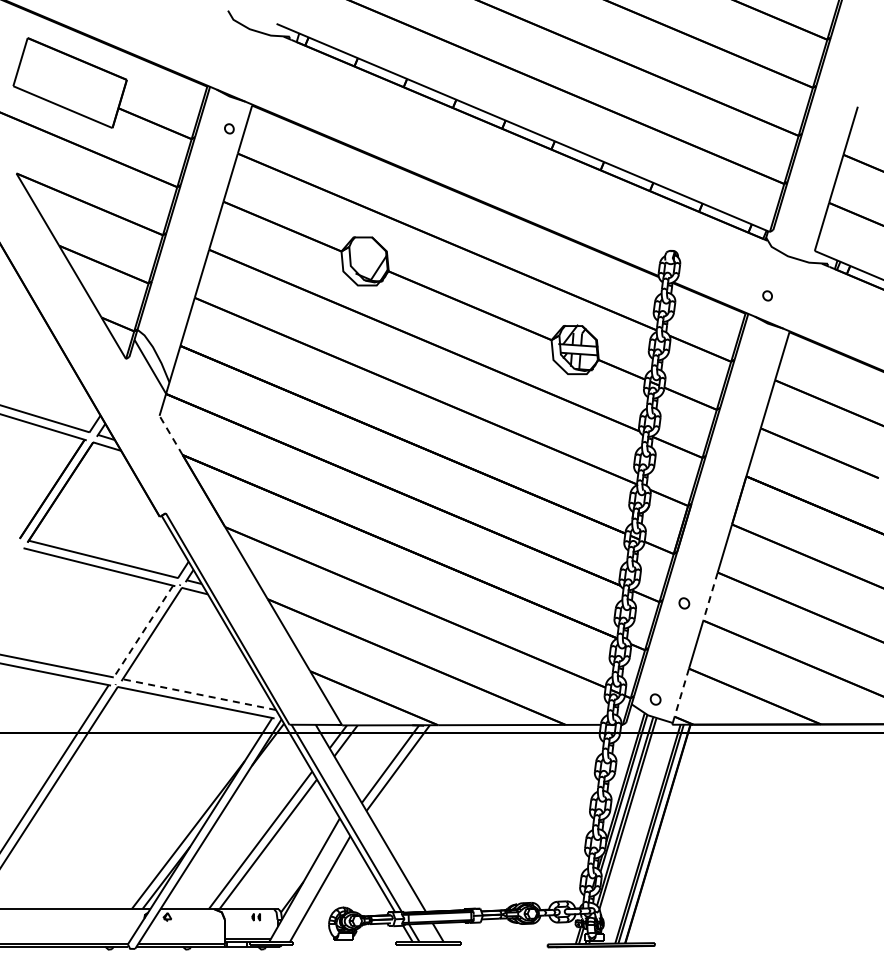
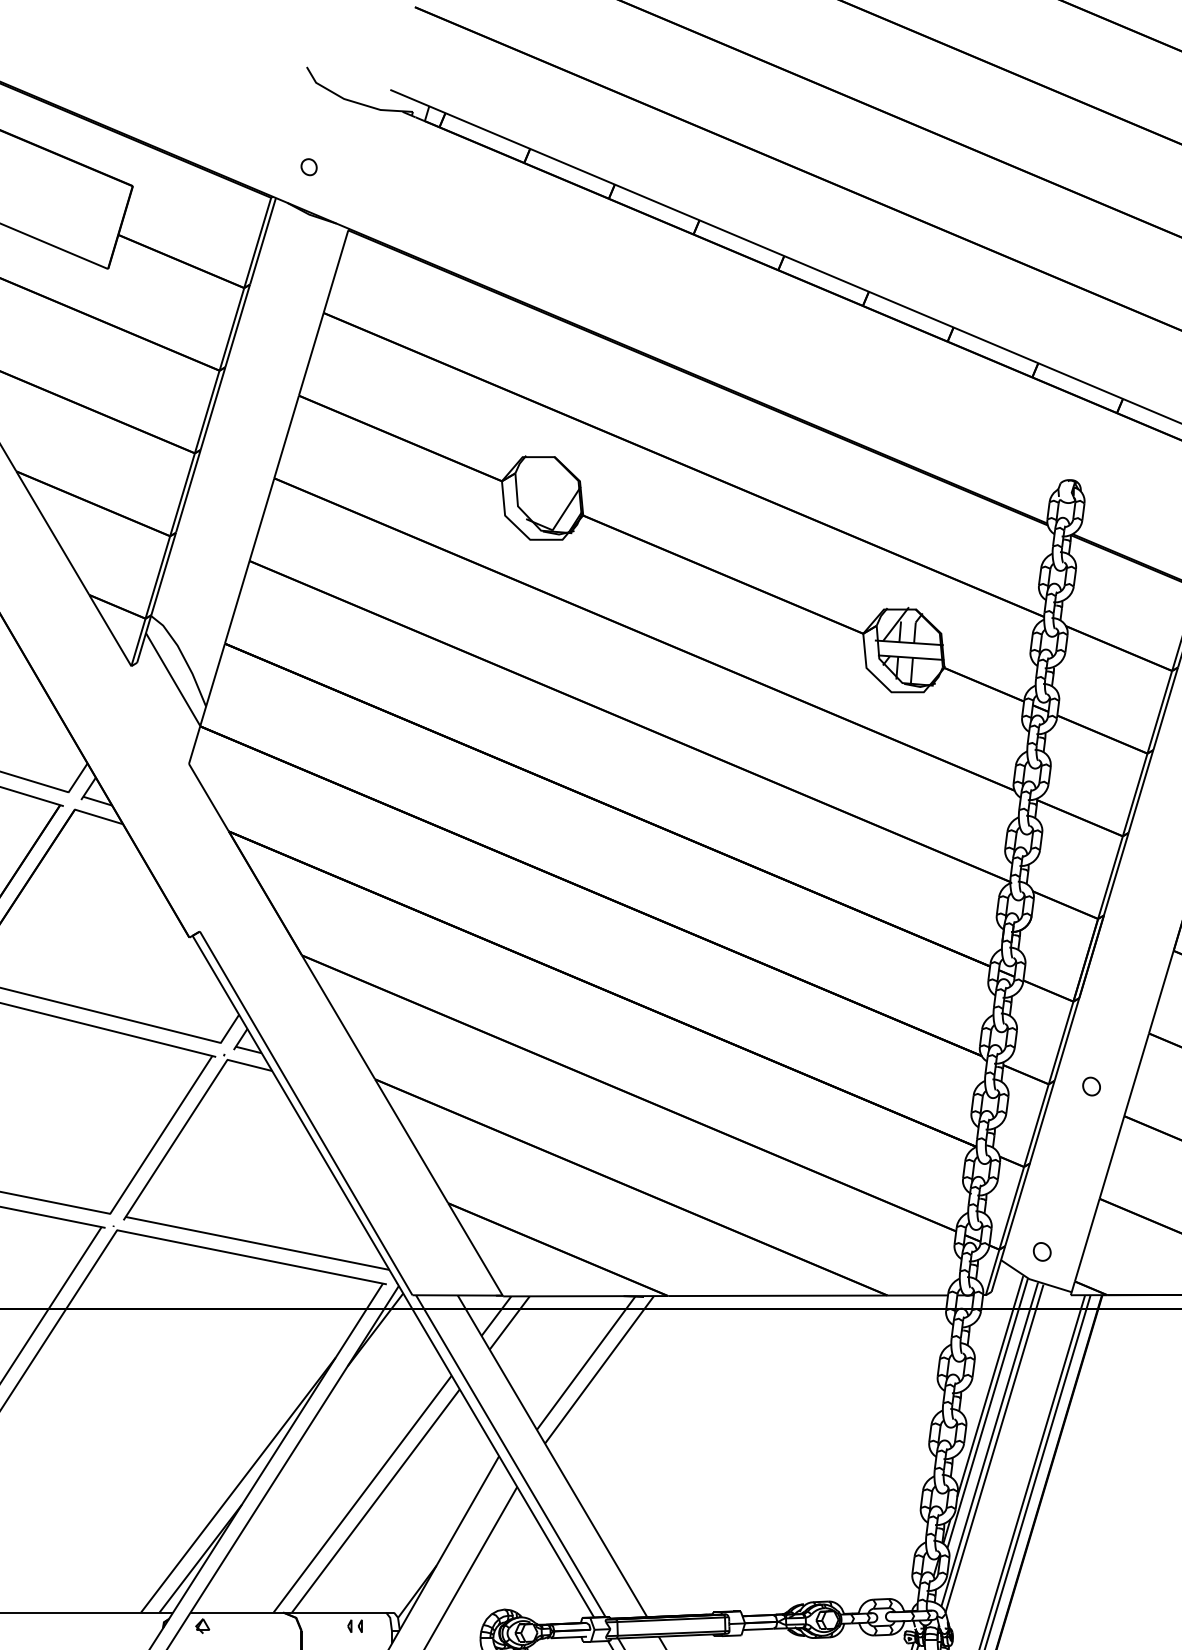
part: (229, 128) -> (309, 166), moved
line: (171, 435) -> (209, 797), dashed -> solid
line: (710, 597) -> (1136, 1076), dashed -> solid
line: (143, 631) -> (161, 1134), dashed -> solid
line: (681, 693) -> (1086, 1241), dashed -> solid
line: (198, 694) -> (255, 1243), dashed -> solid

